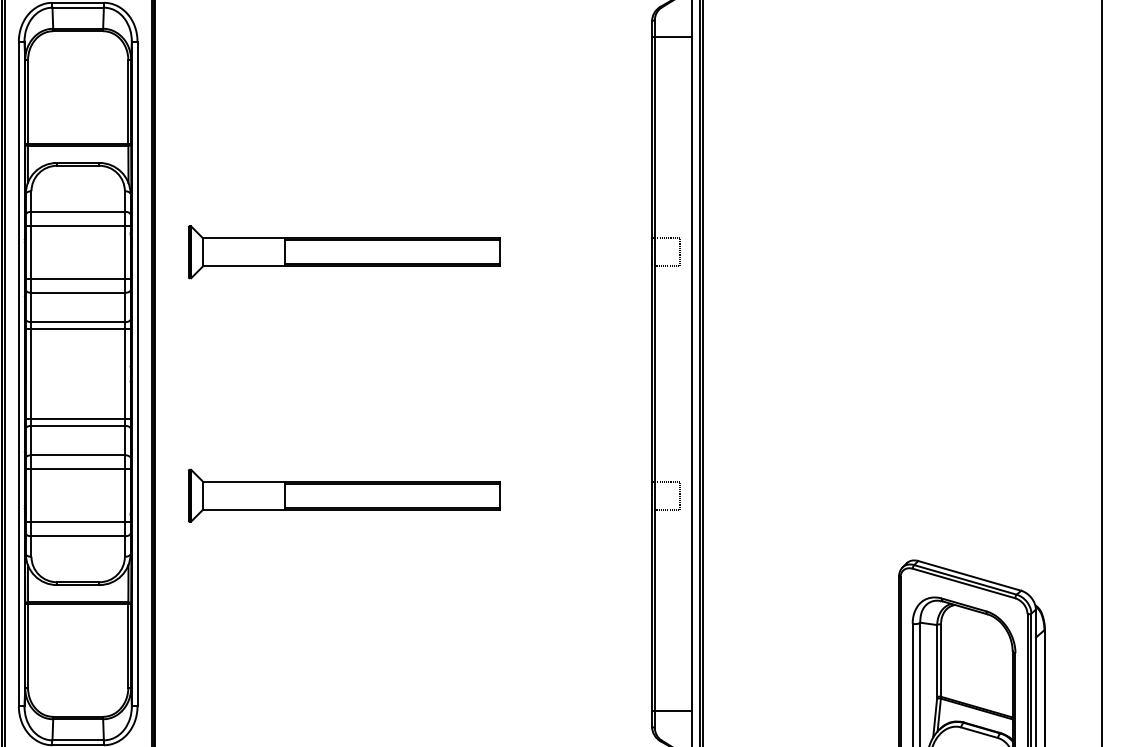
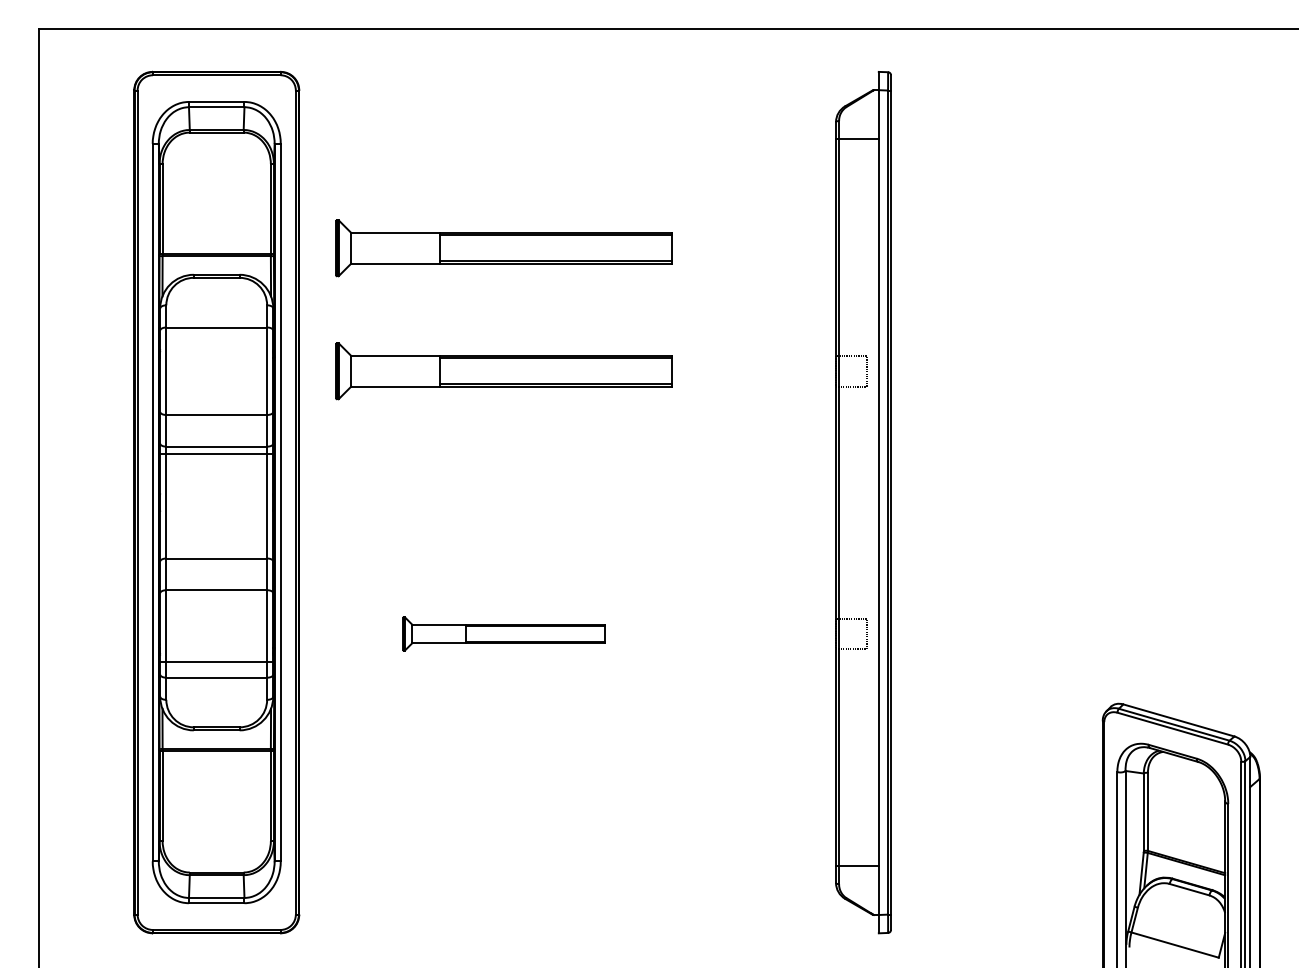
part: (343, 138) -> (503, 248), added
line: (77, 225) -> (216, 342), removed
line: (77, 278) -> (216, 399), removed
line: (77, 418) -> (216, 550), removed
line: (77, 469) -> (216, 605), removed
part: (343, 495) -> (503, 633), size x0.6

